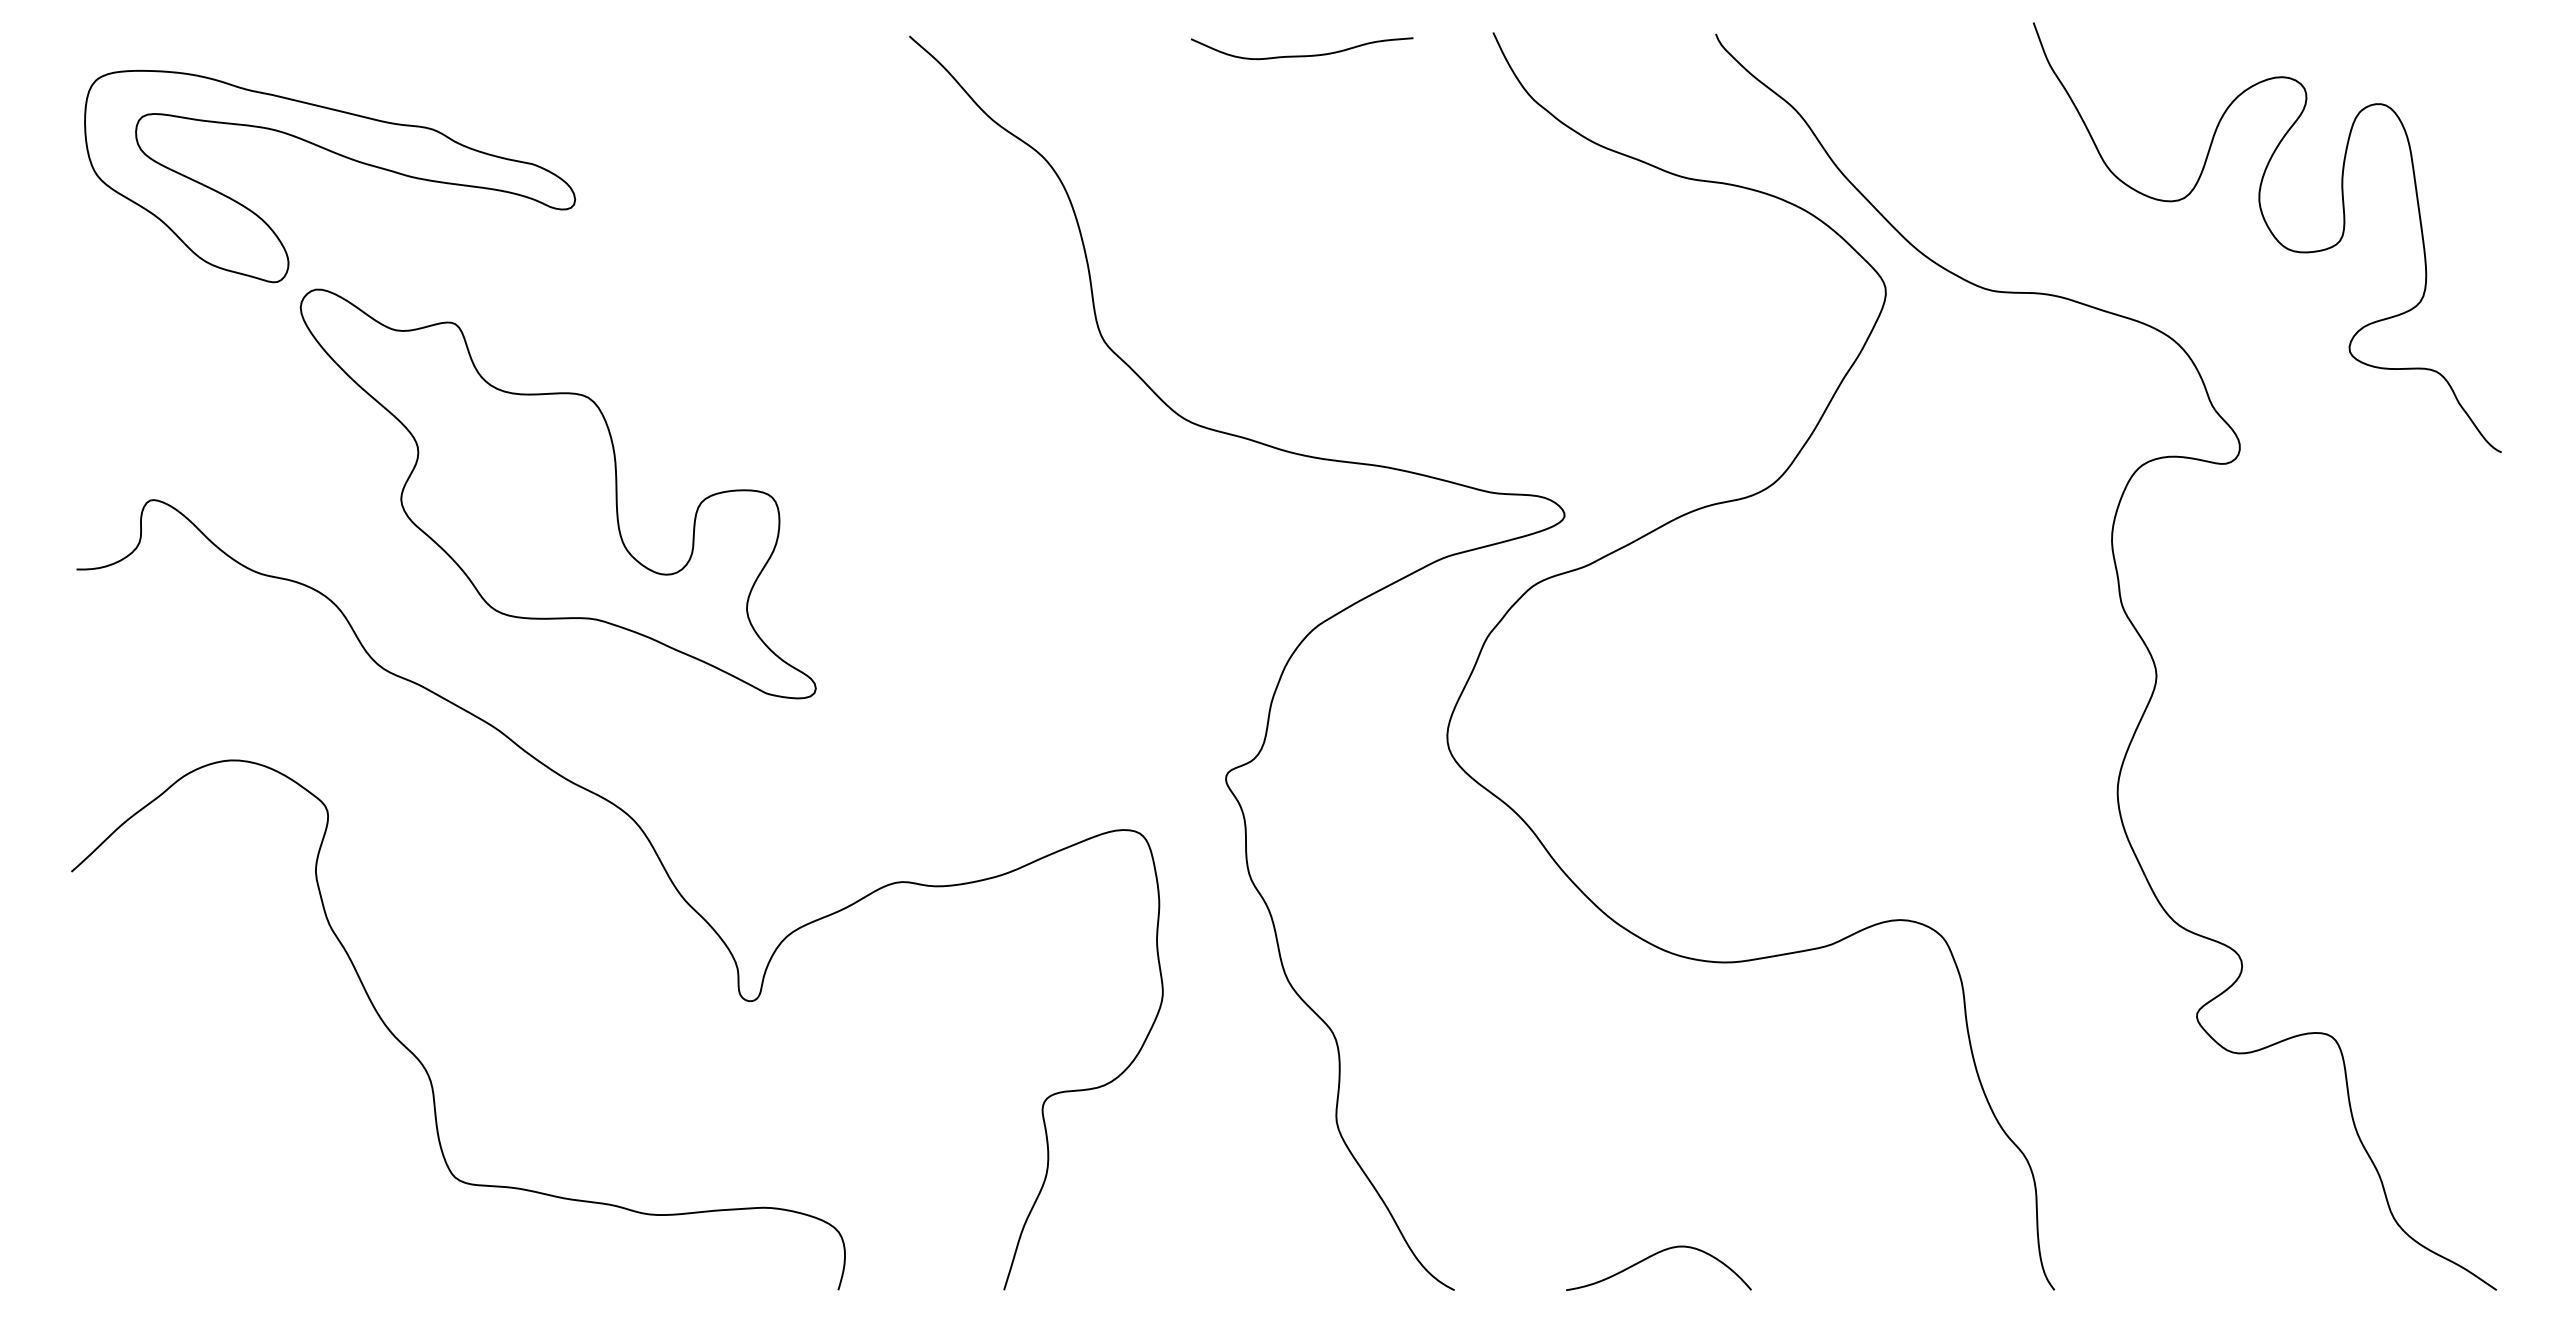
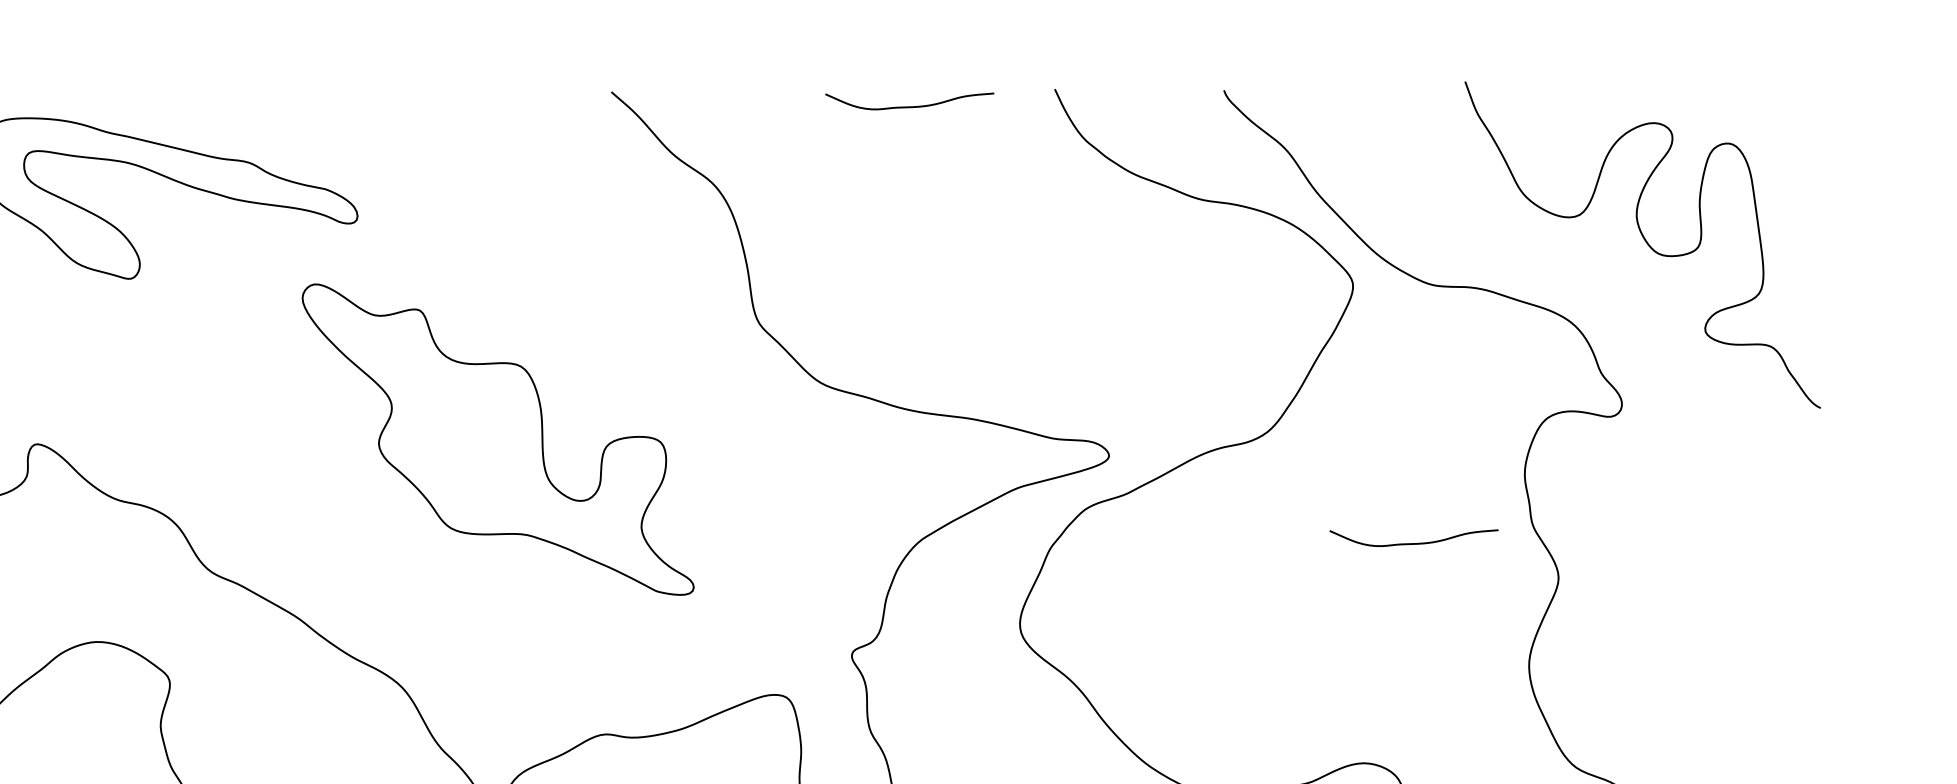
part: (557, 493) -> (497, 439), moved
curve: (1966, 630) -> (1414, 543), added

